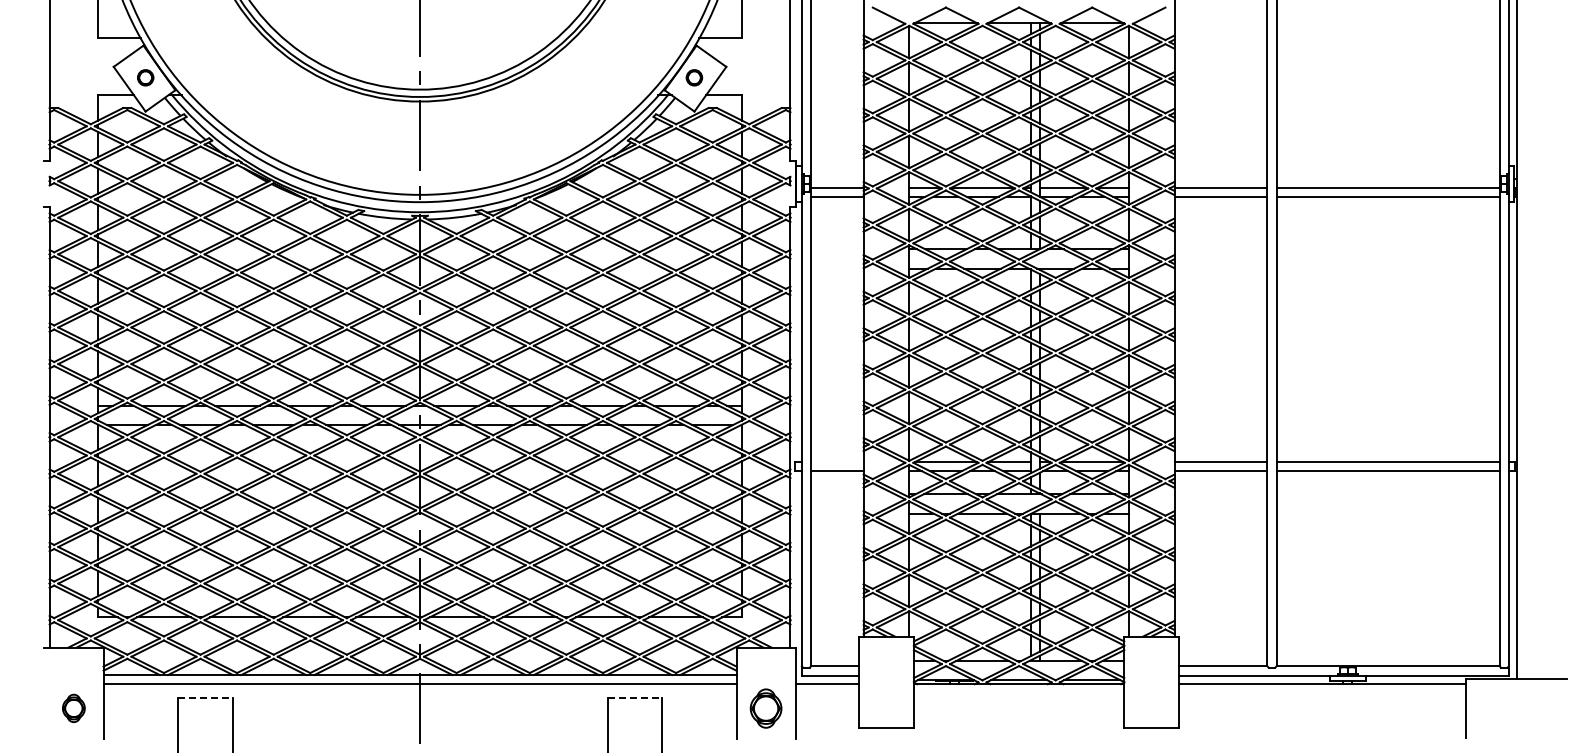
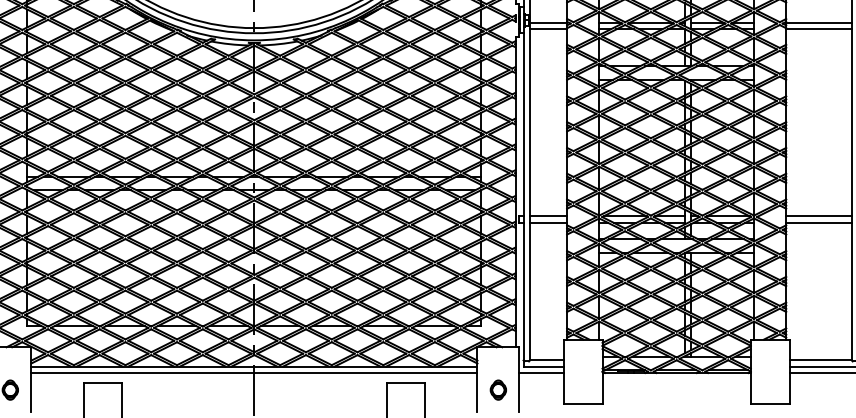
line: (837, 461) -> (548, 216), added
line: (205, 697) -> (103, 382), dashed -> solid
line: (635, 697) -> (406, 382), dashed -> solid
part: (766, 707) -> (498, 389), size x0.71

